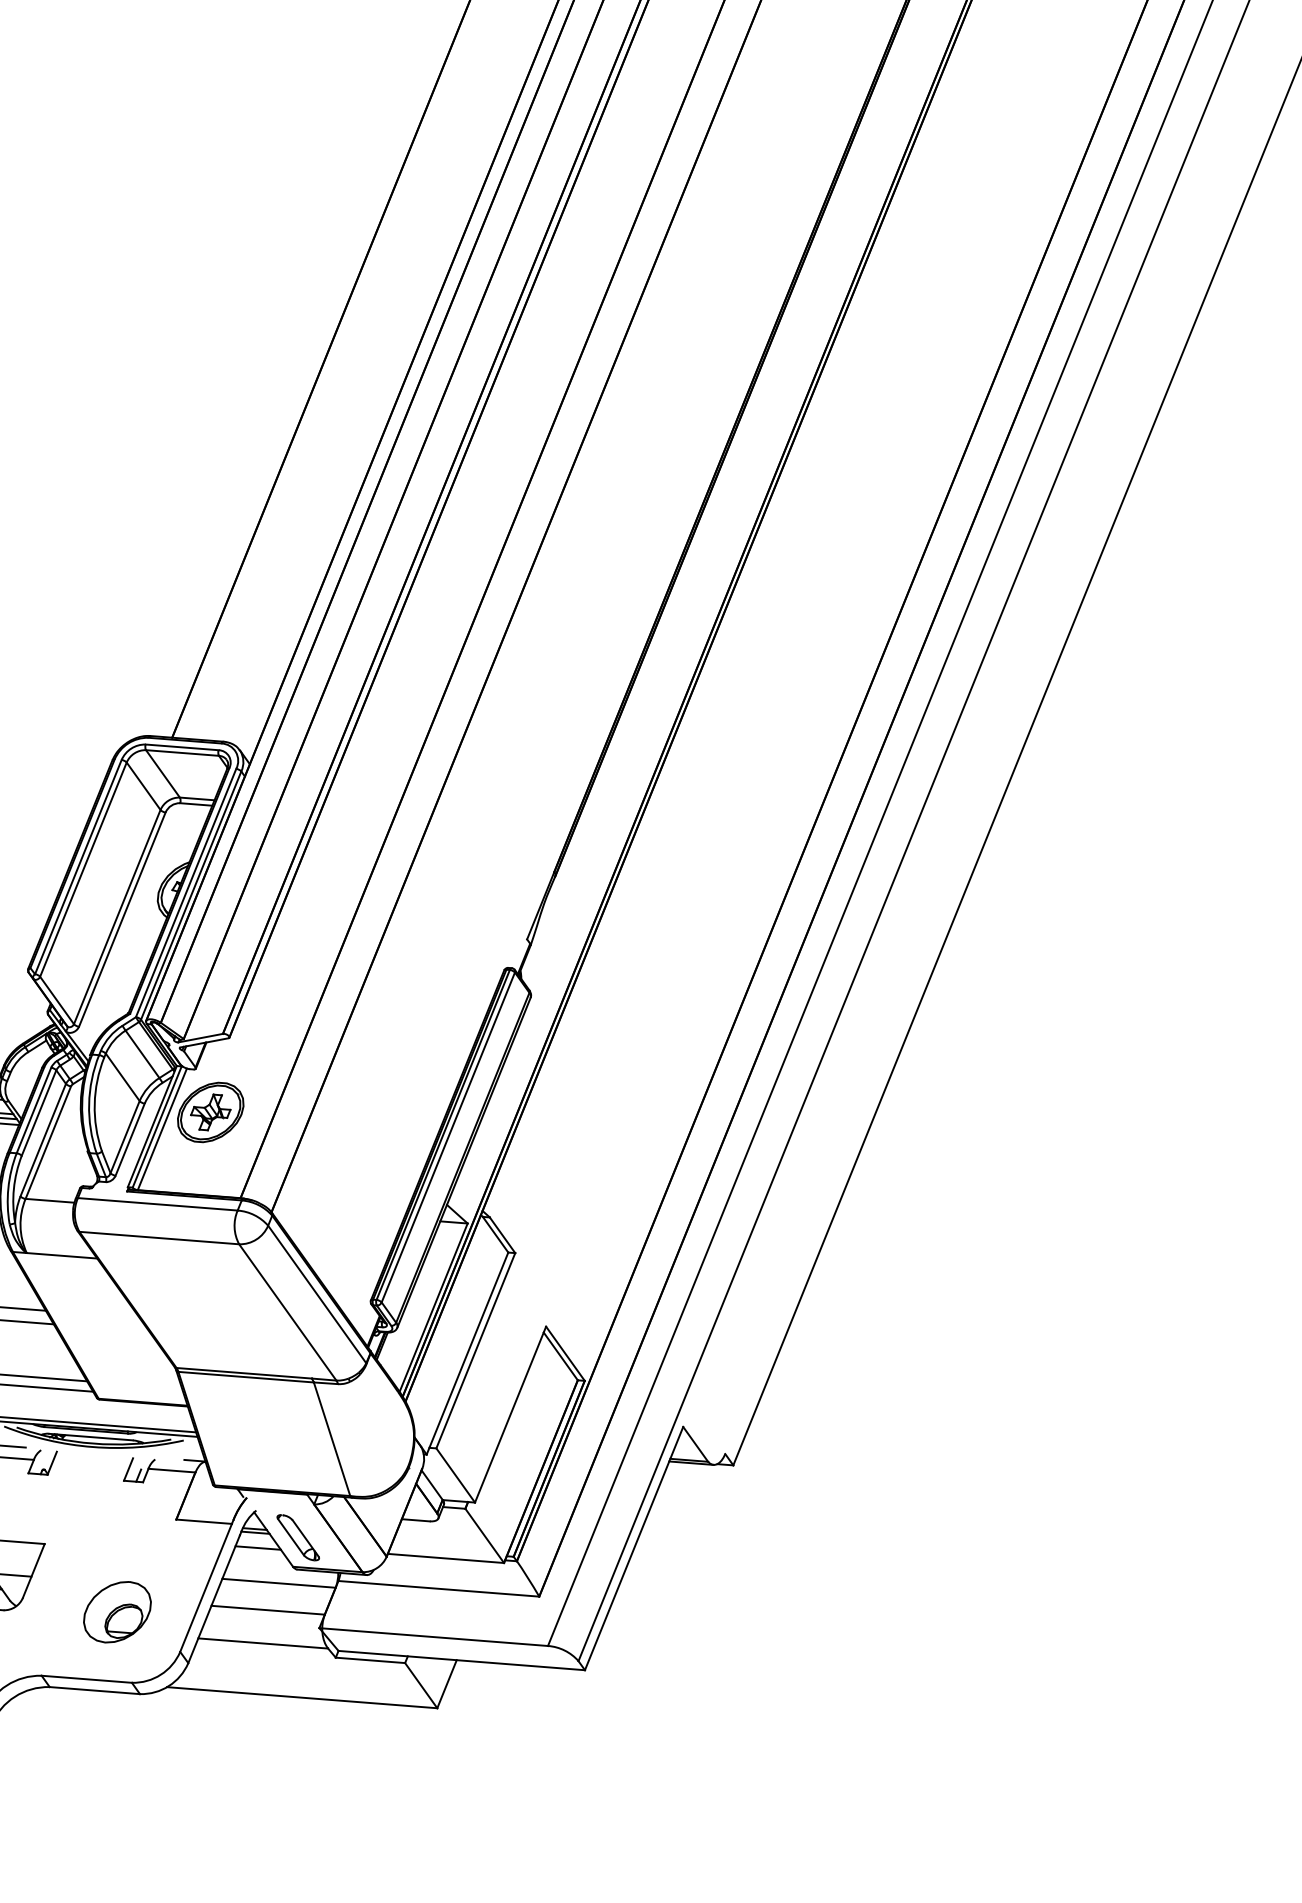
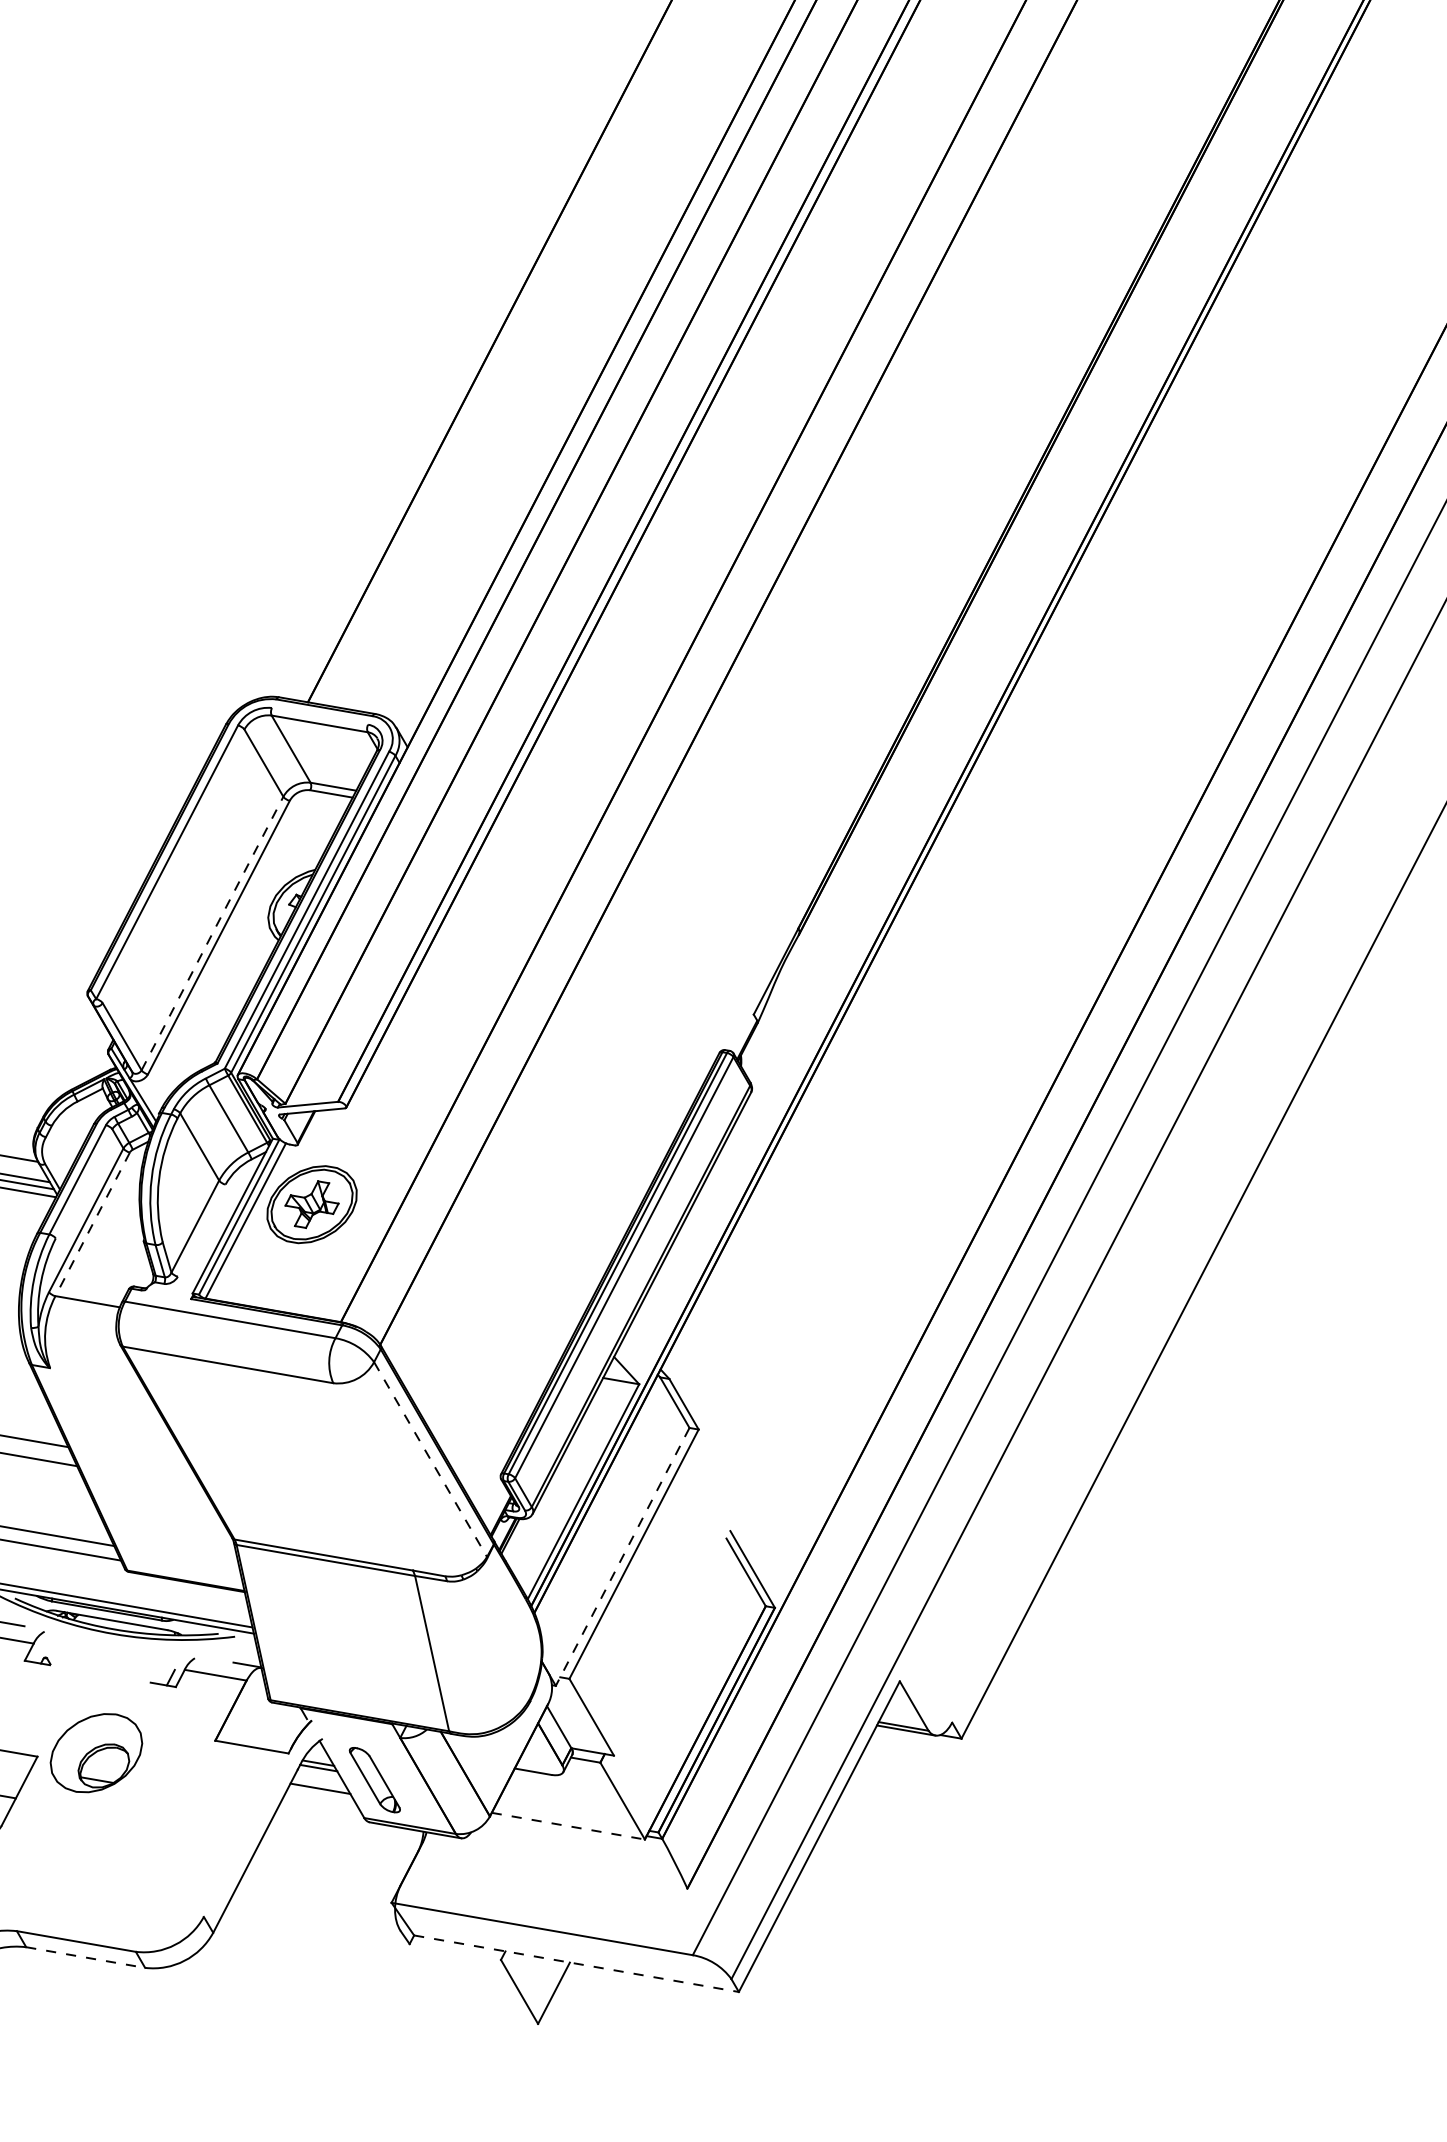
line: (181, 747) -> (319, 716), removed
line: (83, 869) -> (173, 866), removed
line: (117, 917) -> (212, 934), solid -> dashed
line: (38, 1112) -> (83, 1183), removed
line: (129, 1139) -> (200, 1230), removed
line: (48, 1142) -> (92, 1224), solid -> dashed
line: (61, 1255) -> (96, 1375), removed
line: (317, 1294) -> (430, 1459), solid -> dashed
line: (287, 1312) -> (388, 1479), removed
line: (467, 1353) -> (622, 1556), solid -> dashed
line: (510, 1414) -> (672, 1643), removed
line: (51, 1462) -> (56, 1649), removed
line: (128, 1469) -> (158, 1668), removed
line: (446, 1558) -> (569, 1826), solid -> dashed
line: (278, 1582) -> (343, 1837), removed
line: (205, 1587) -> (245, 1834), removed
line: (438, 1588) -> (554, 1865), removed
line: (267, 1609) -> (325, 1871), removed
part: (117, 1612) -> (96, 1753), moved
line: (263, 1643) -> (315, 1916), removed
line: (370, 1660) -> (455, 1952), removed
line: (461, 1660) -> (576, 1963), solid -> dashed
line: (95, 1690) -> (86, 1957), solid -> dashed
line: (301, 1697) -> (359, 1992), removed

